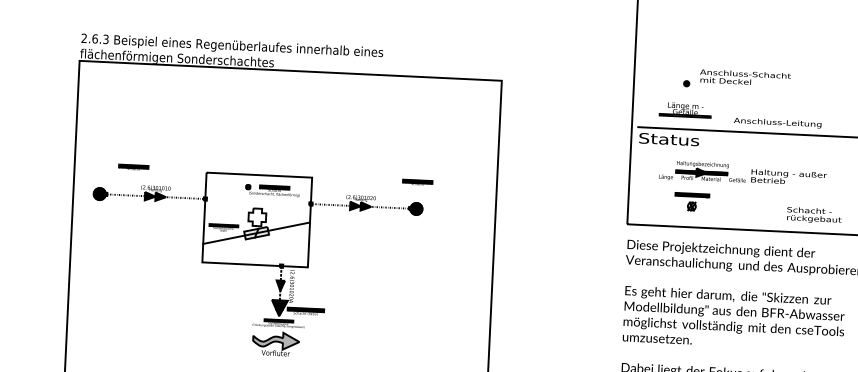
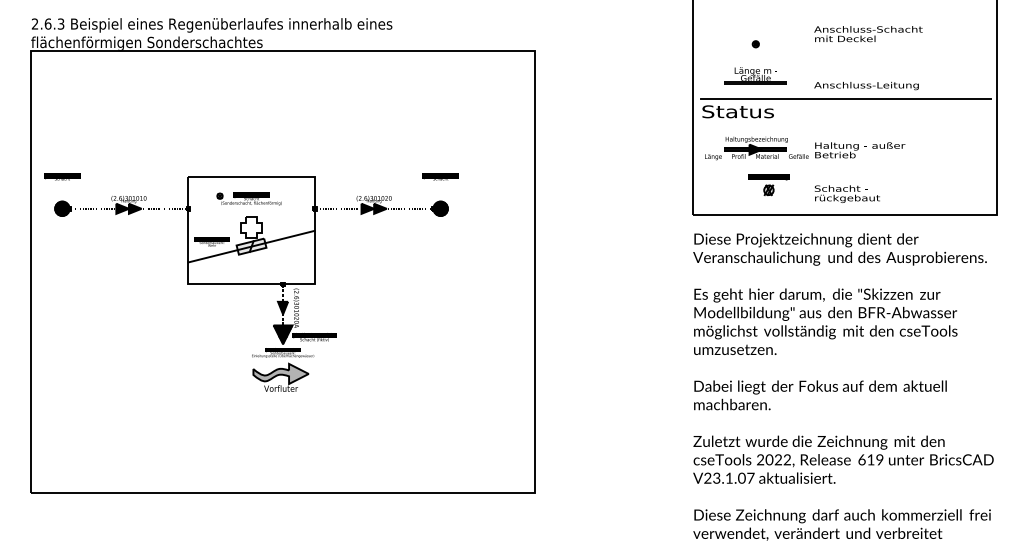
text: (745, 78) -> (868, 34), moved
text: (133, 166) -> (62, 176), moved
part: (742, 178) -> (804, 154), moved
part: (272, 190) -> (248, 198), moved
text: (813, 214) -> (846, 193), moved

